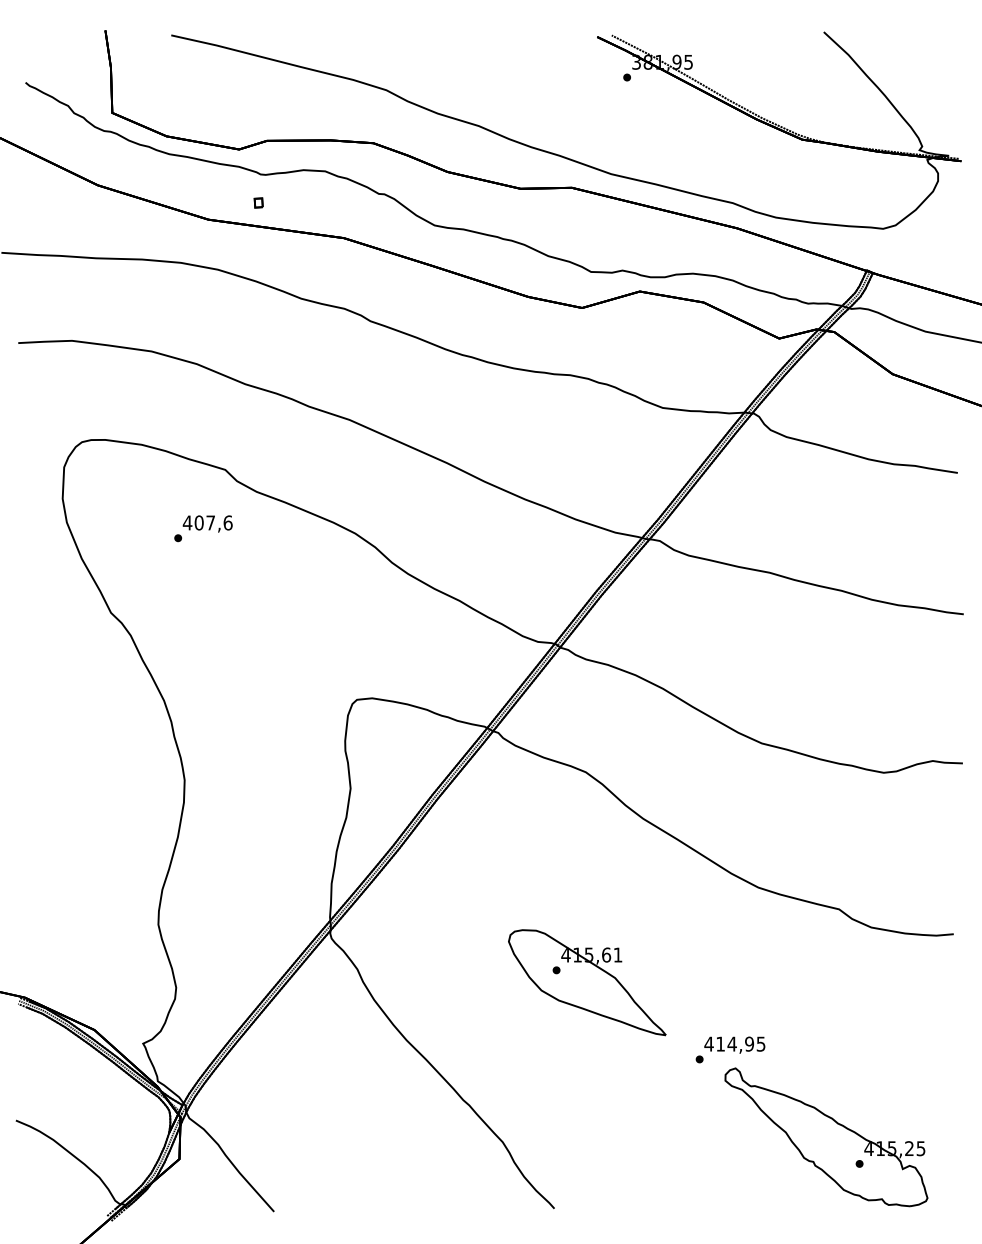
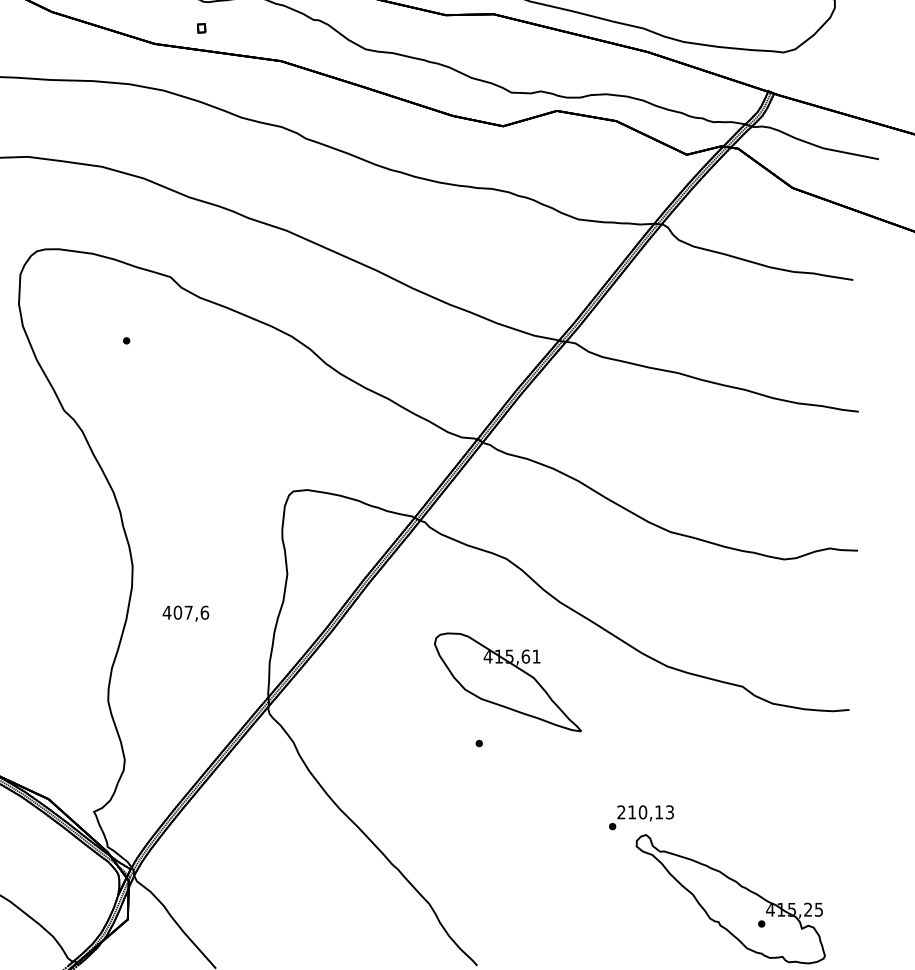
text: (207, 523) -> (185, 613), moved
part: (587, 982) -> (508, 682), moved
text: (734, 1043) -> (645, 811), 414,95 -> 210,13

